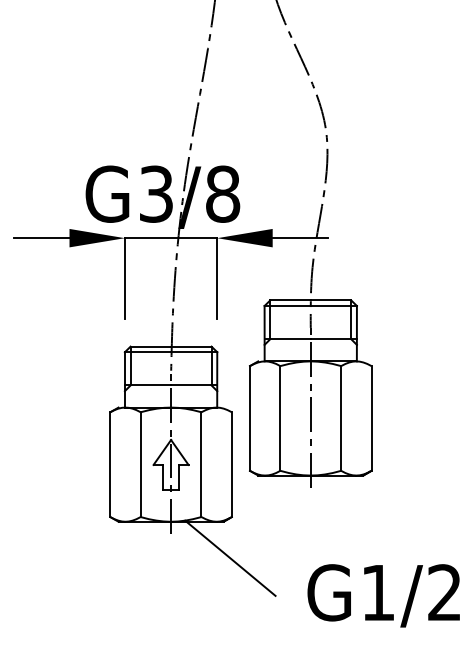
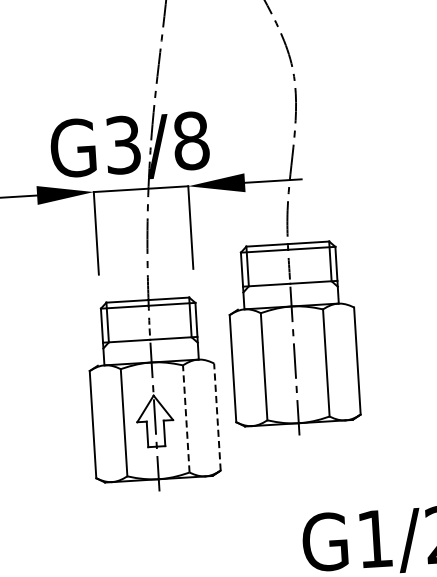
line: (201, 464) -> (186, 418), solid -> dashed
line: (231, 464) -> (216, 416), solid -> dashed
line: (230, 557) -> (221, 512), removed

